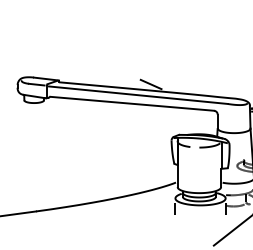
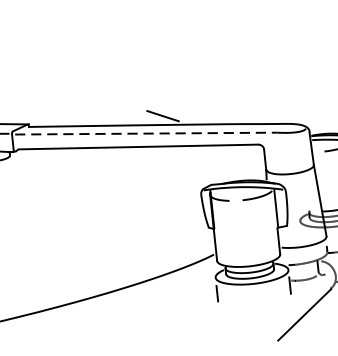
line: (138, 95) -> (146, 134), solid -> dashed

